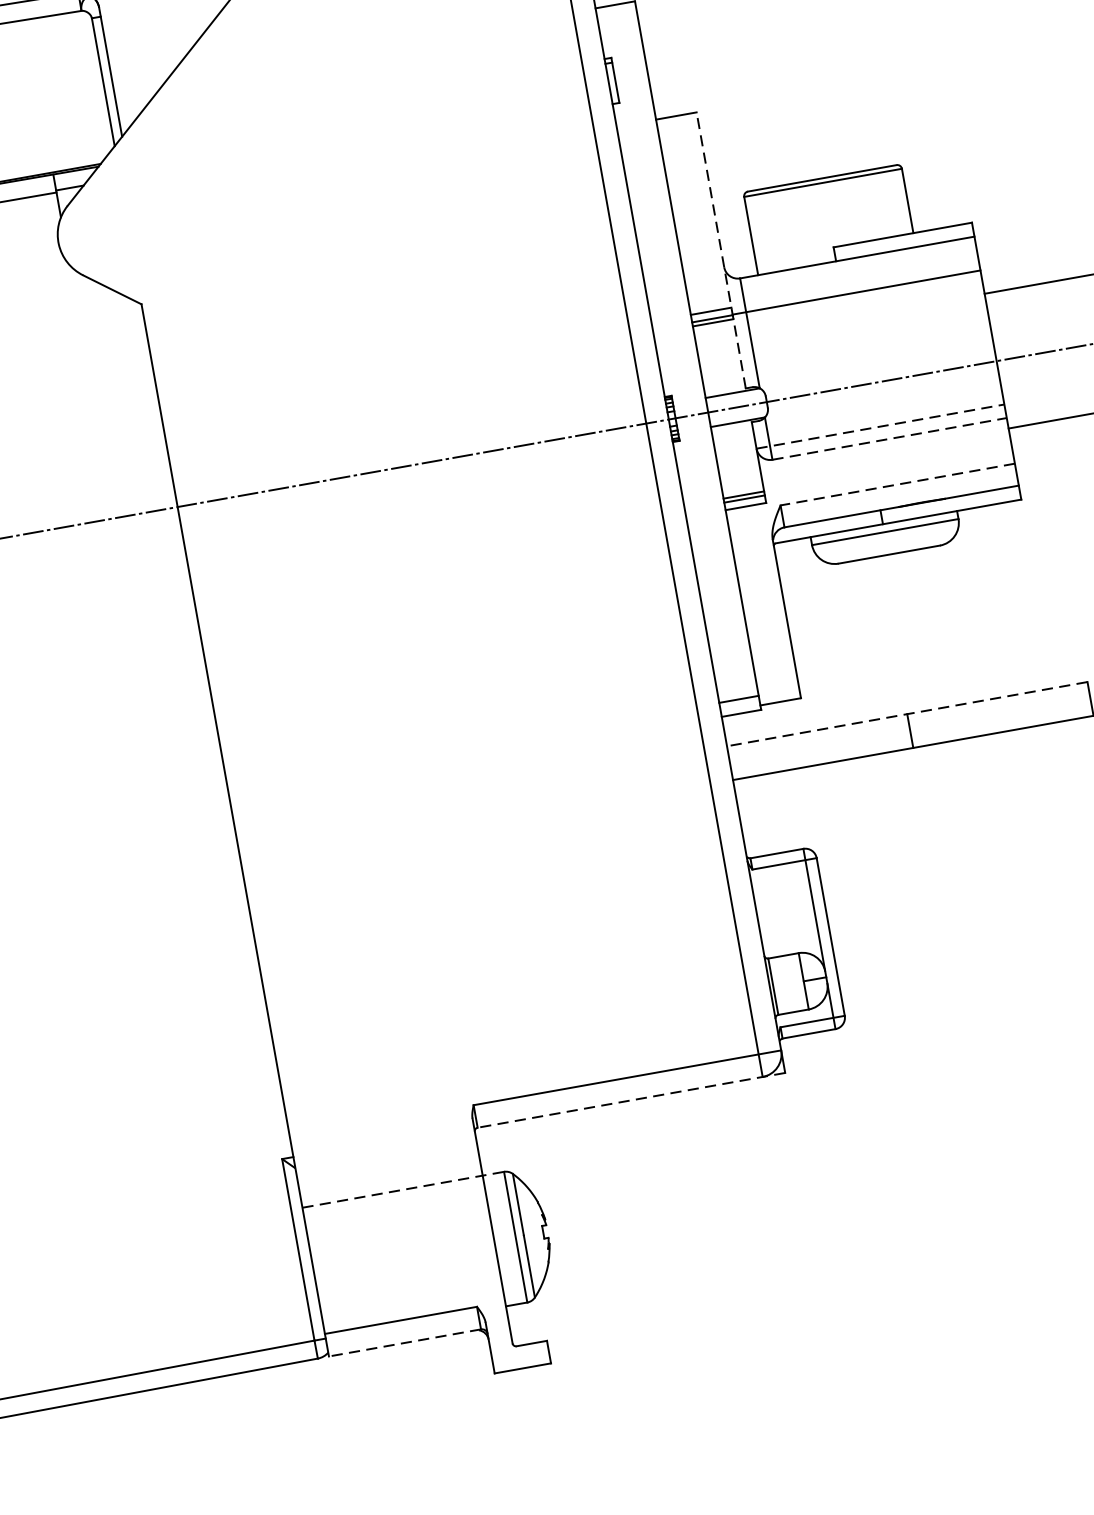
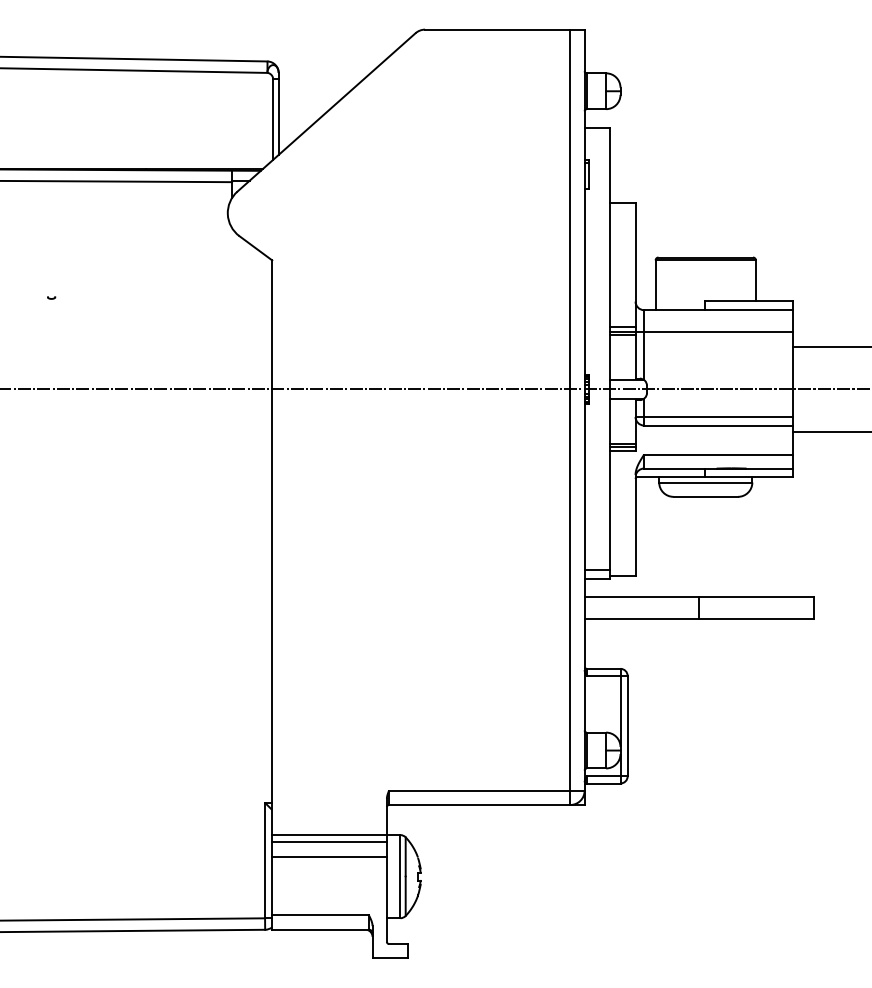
line: (721, 249) -> (635, 290), dashed -> solid
line: (880, 425) -> (714, 416), dashed -> solid
line: (889, 438) -> (718, 425), dashed -> solid
line: (897, 484) -> (718, 454), dashed -> solid
line: (907, 714) -> (699, 597), dashed -> solid
line: (631, 1101) -> (486, 805), dashed -> solid
line: (403, 1190) -> (336, 835), dashed -> solid
line: (394, 1203) -> (329, 842), added
line: (398, 1225) -> (329, 856), added
line: (404, 1342) -> (320, 929), dashed -> solid

